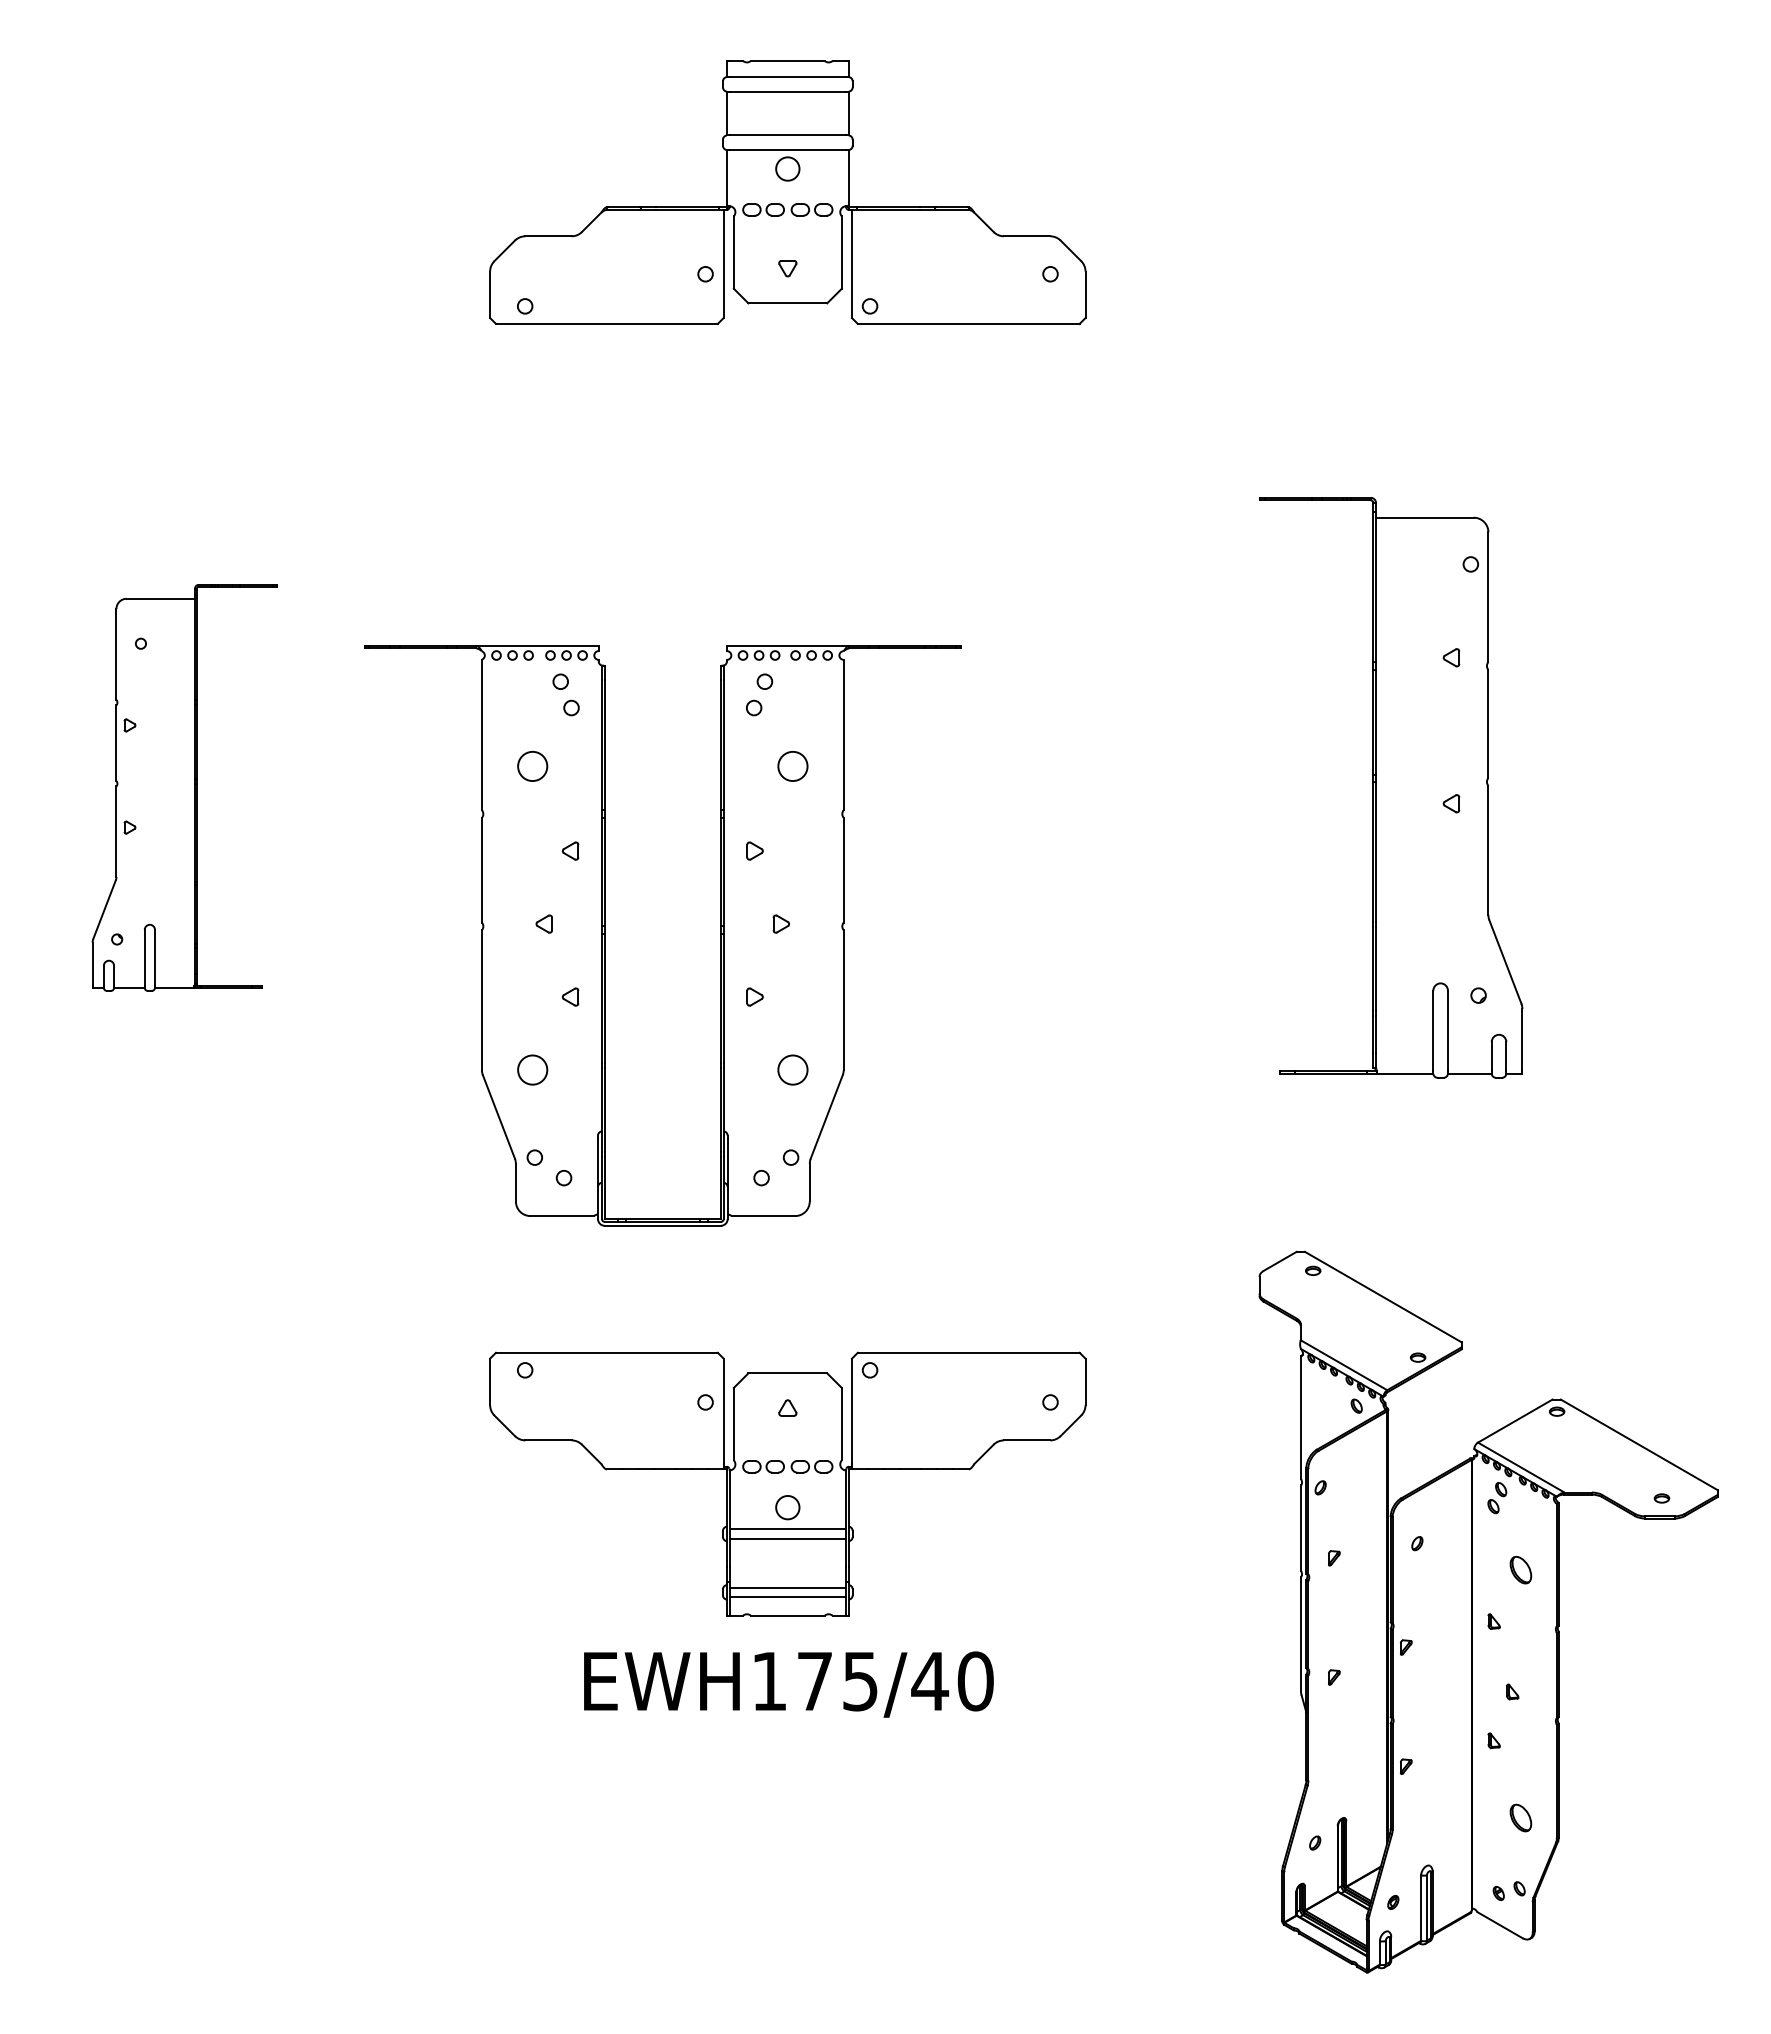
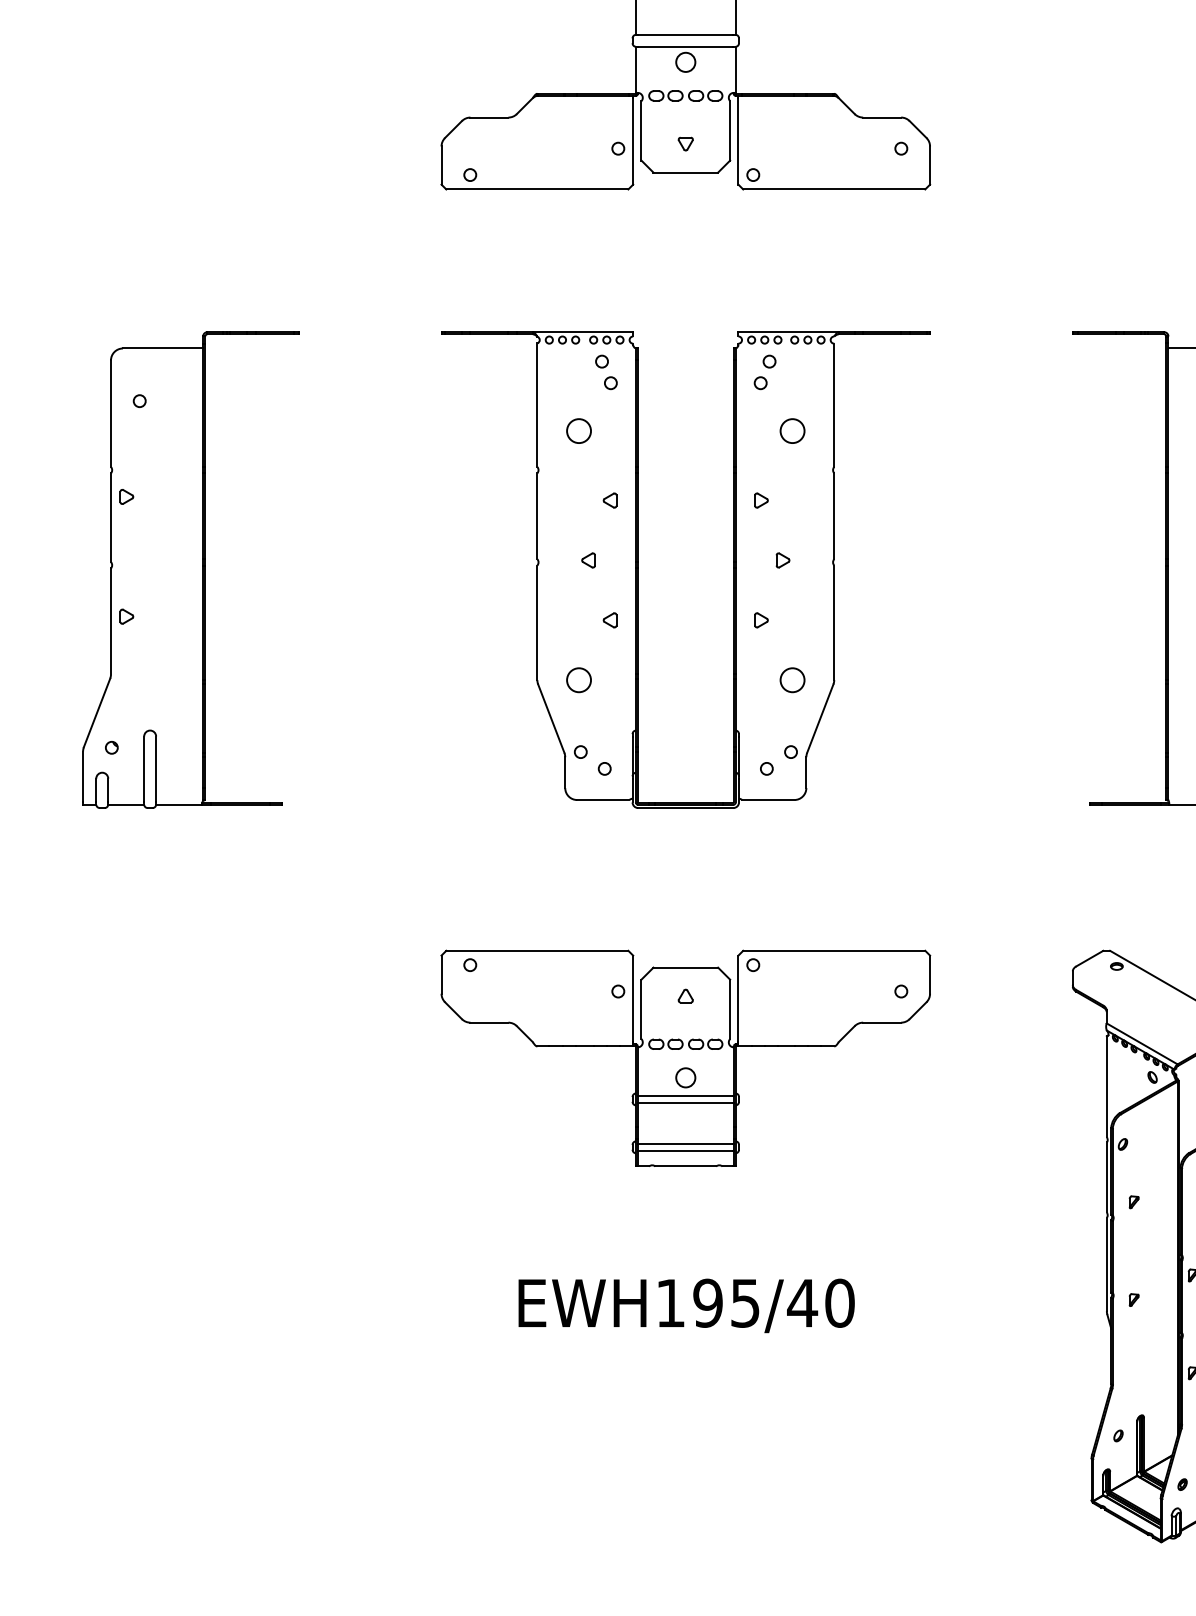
part: (184, 787) -> (190, 569), size x1.43
part: (605, 935) -> (638, 569), moved
part: (787, 1483) -> (685, 1058), moved
text: (814, 1681) -> (707, 1303), EWH175/40 -> EWH195/40

